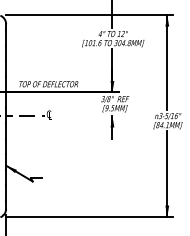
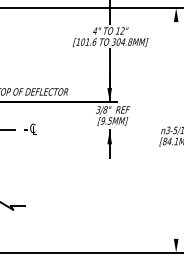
line: (167, 62) -> (176, 65), removed
line: (167, 173) -> (176, 200), removed

